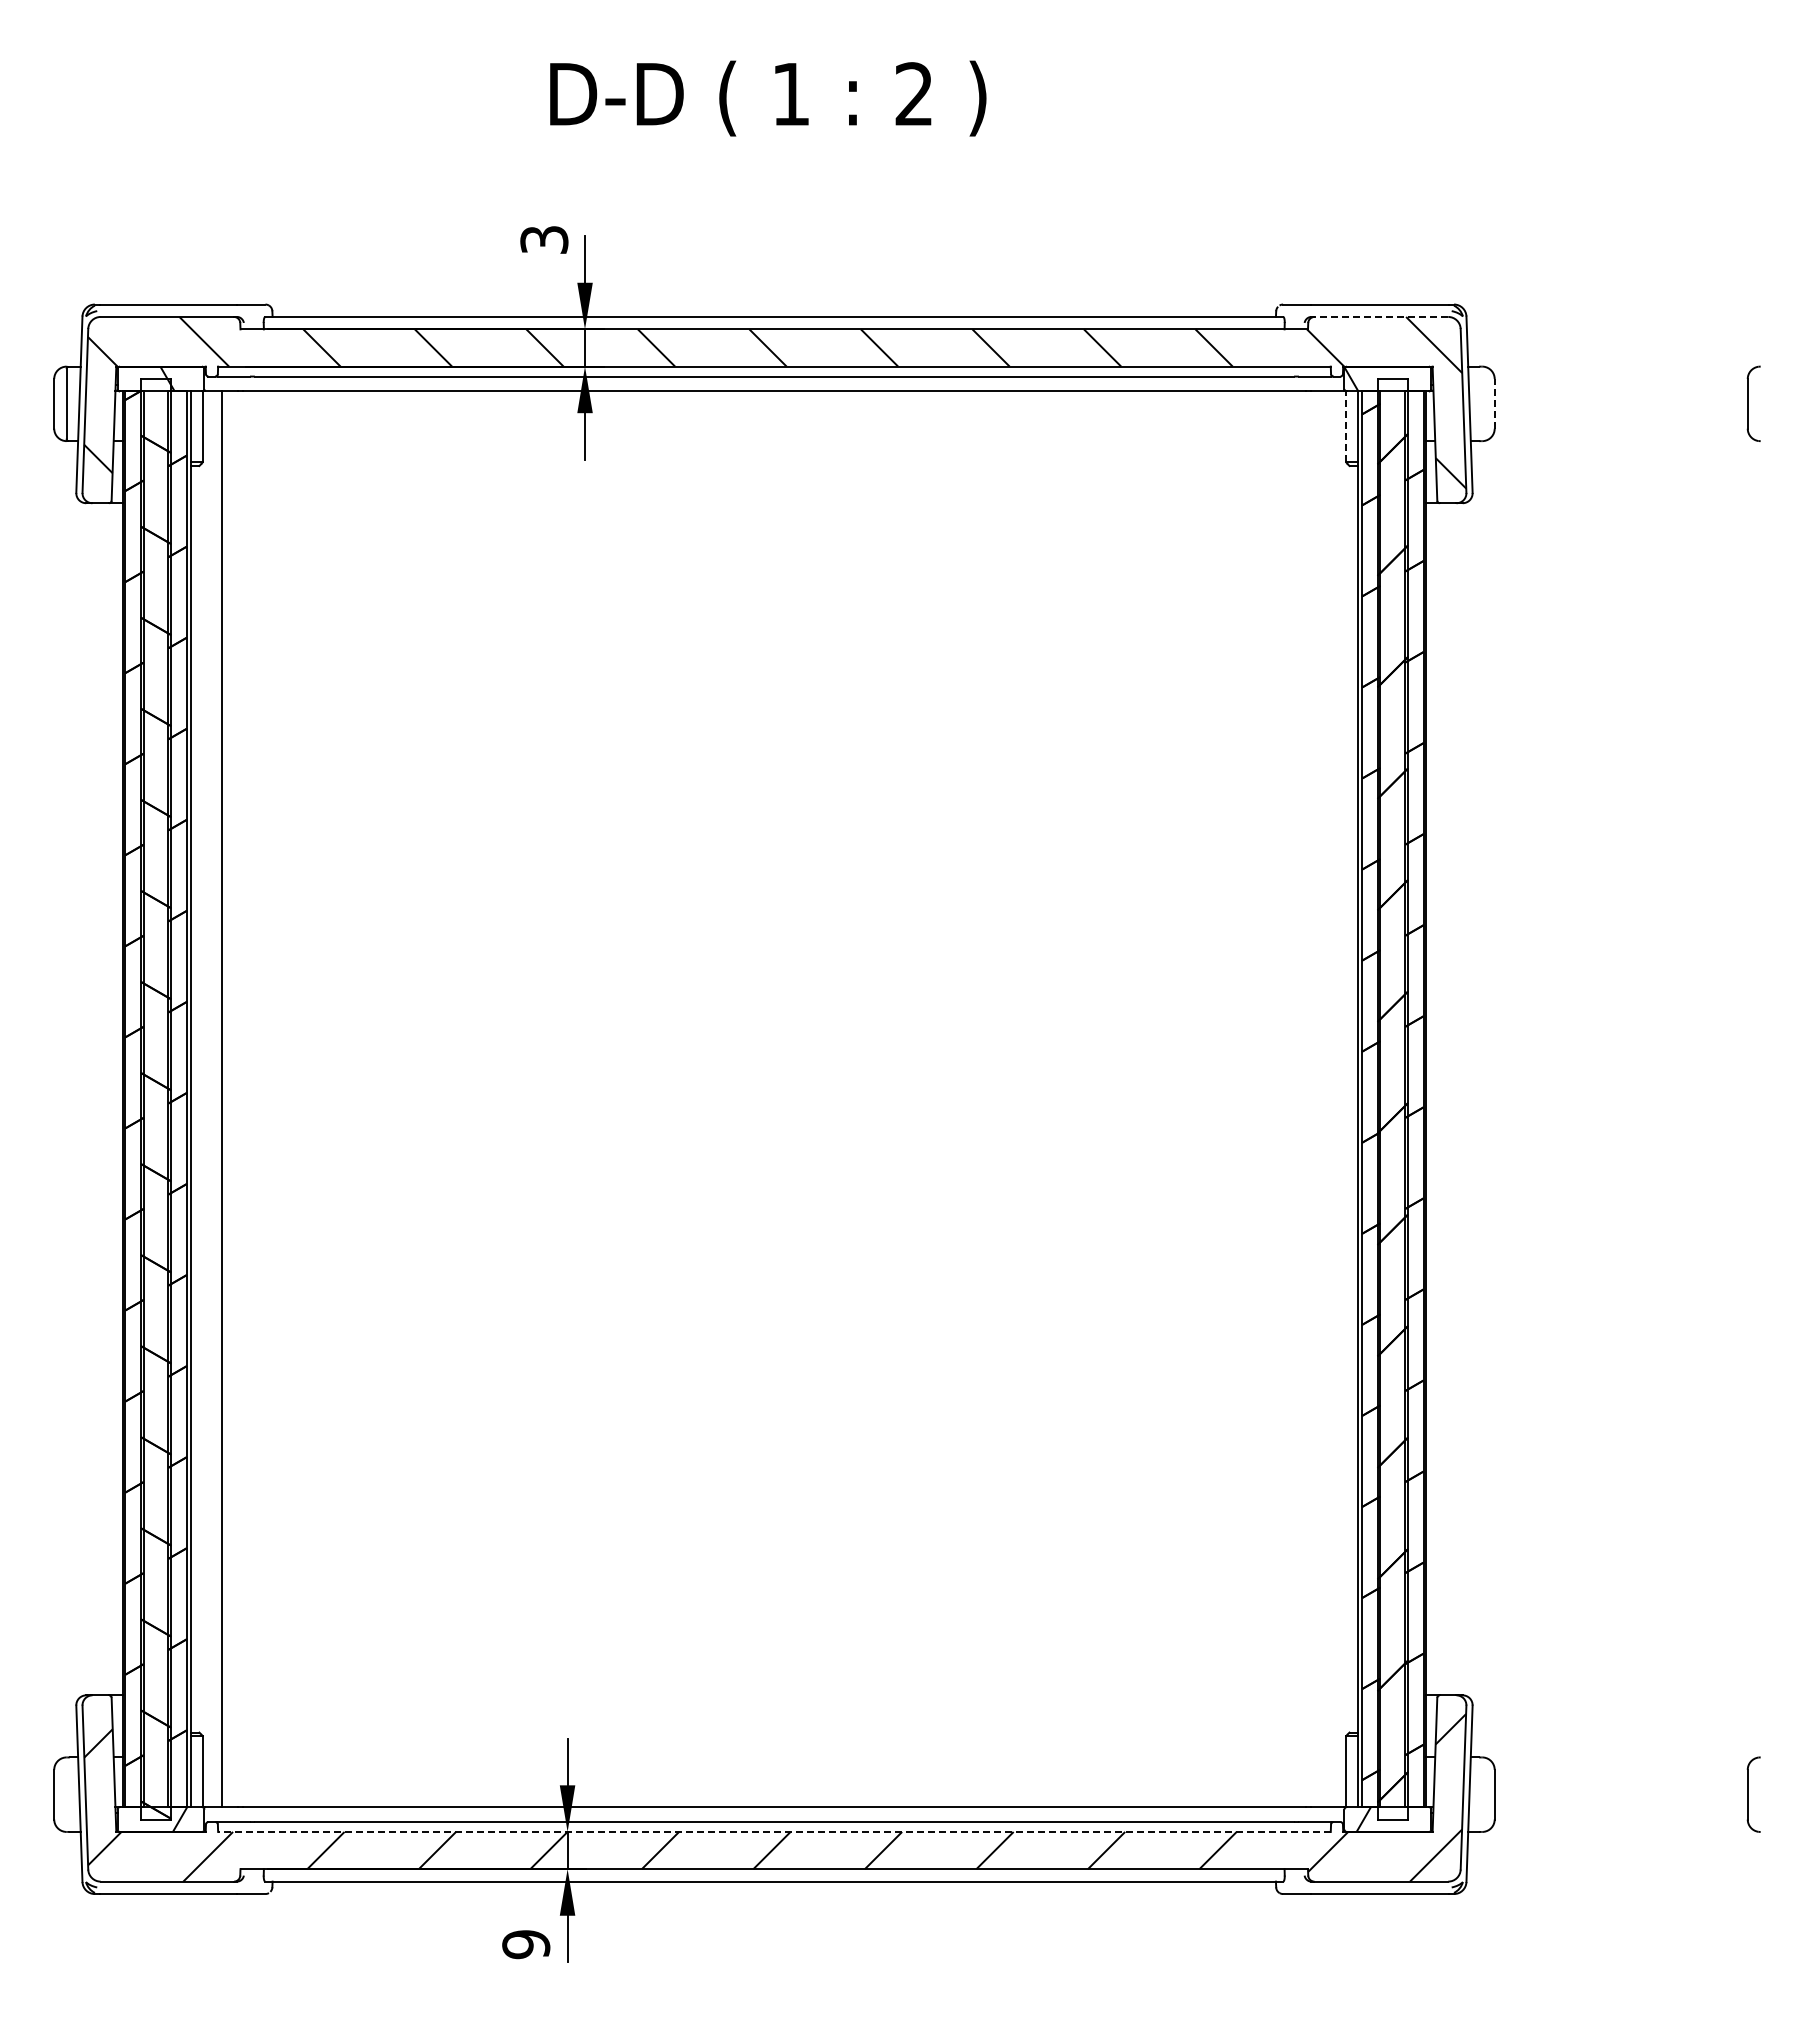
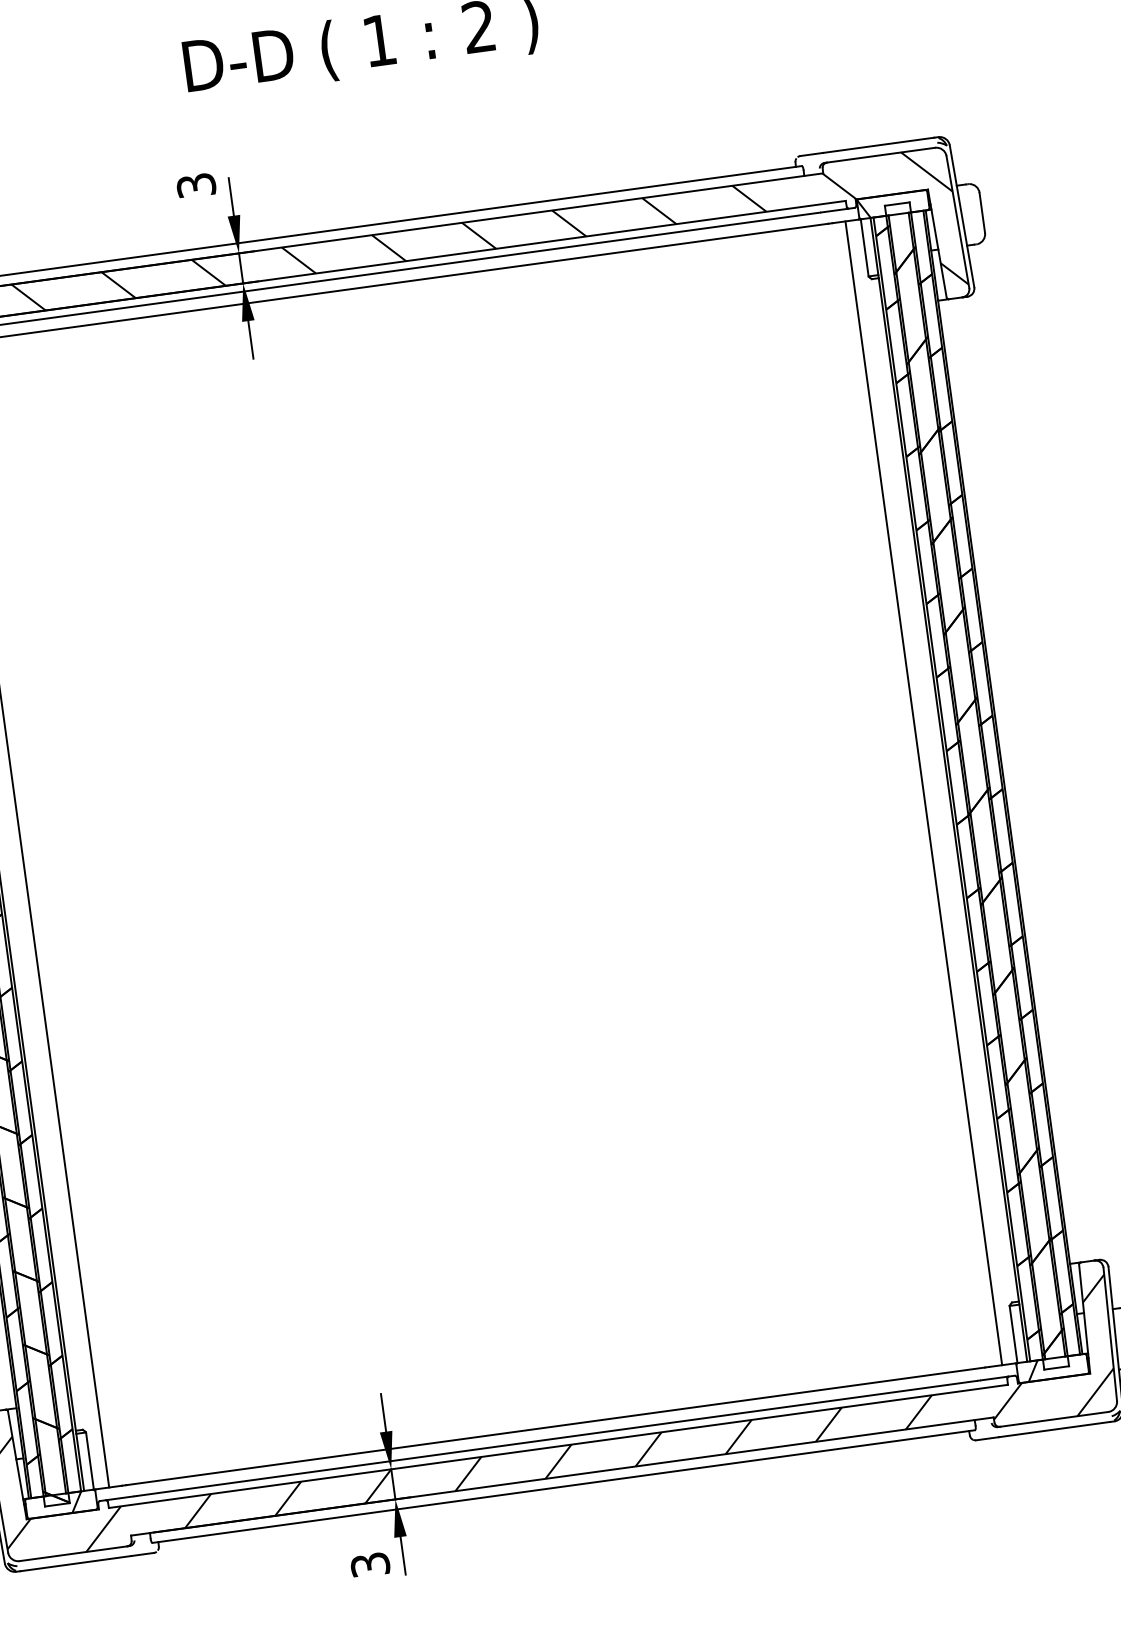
line: (1381, 316) -> (881, 154), dashed -> solid
line: (1494, 403) -> (982, 212), dashed -> solid
line: (1346, 426) -> (865, 247), dashed -> solid
line: (1327, 1099) -> (924, 793), added
line: (773, 1831) -> (557, 1446), dashed -> solid
text: (526, 1944) -> (370, 1564), 9 -> 3

